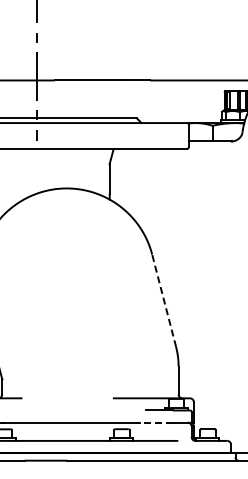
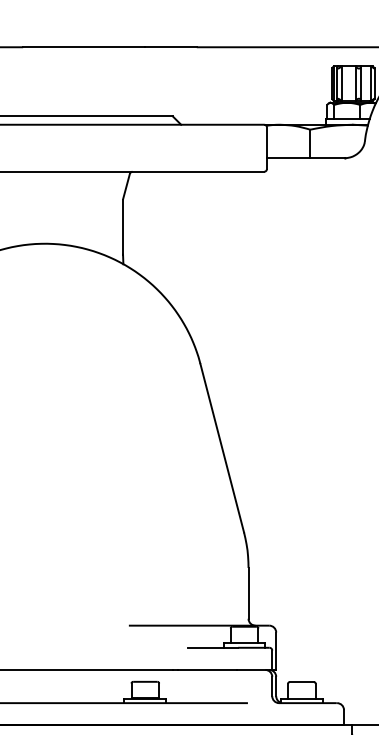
line: (164, 300) -> (222, 447), dashed -> solid
line: (155, 422) -> (206, 669), dashed -> solid

